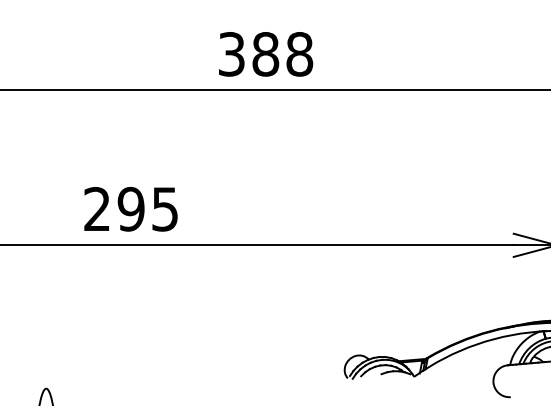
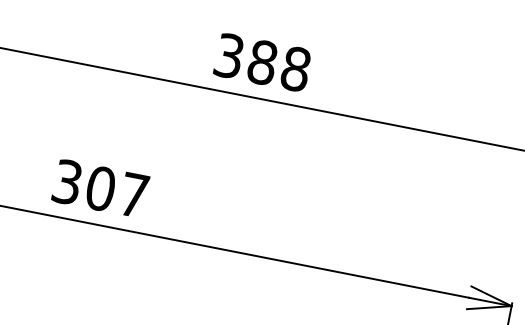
text: (130, 209) -> (100, 188), 295 -> 307

